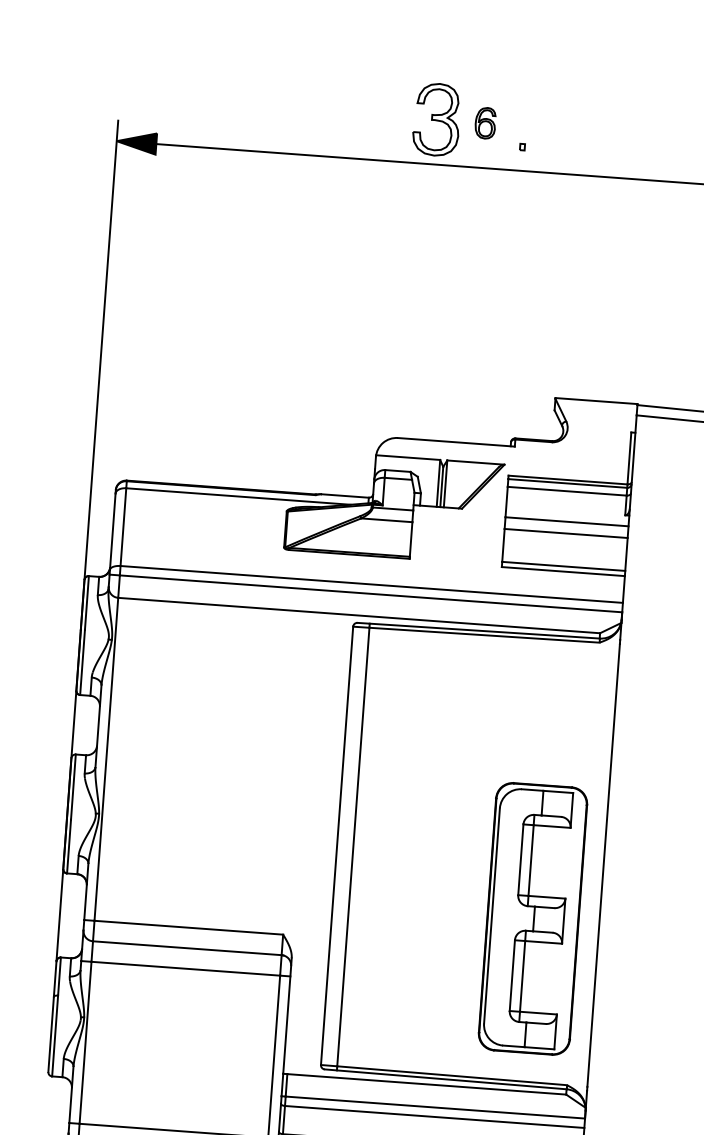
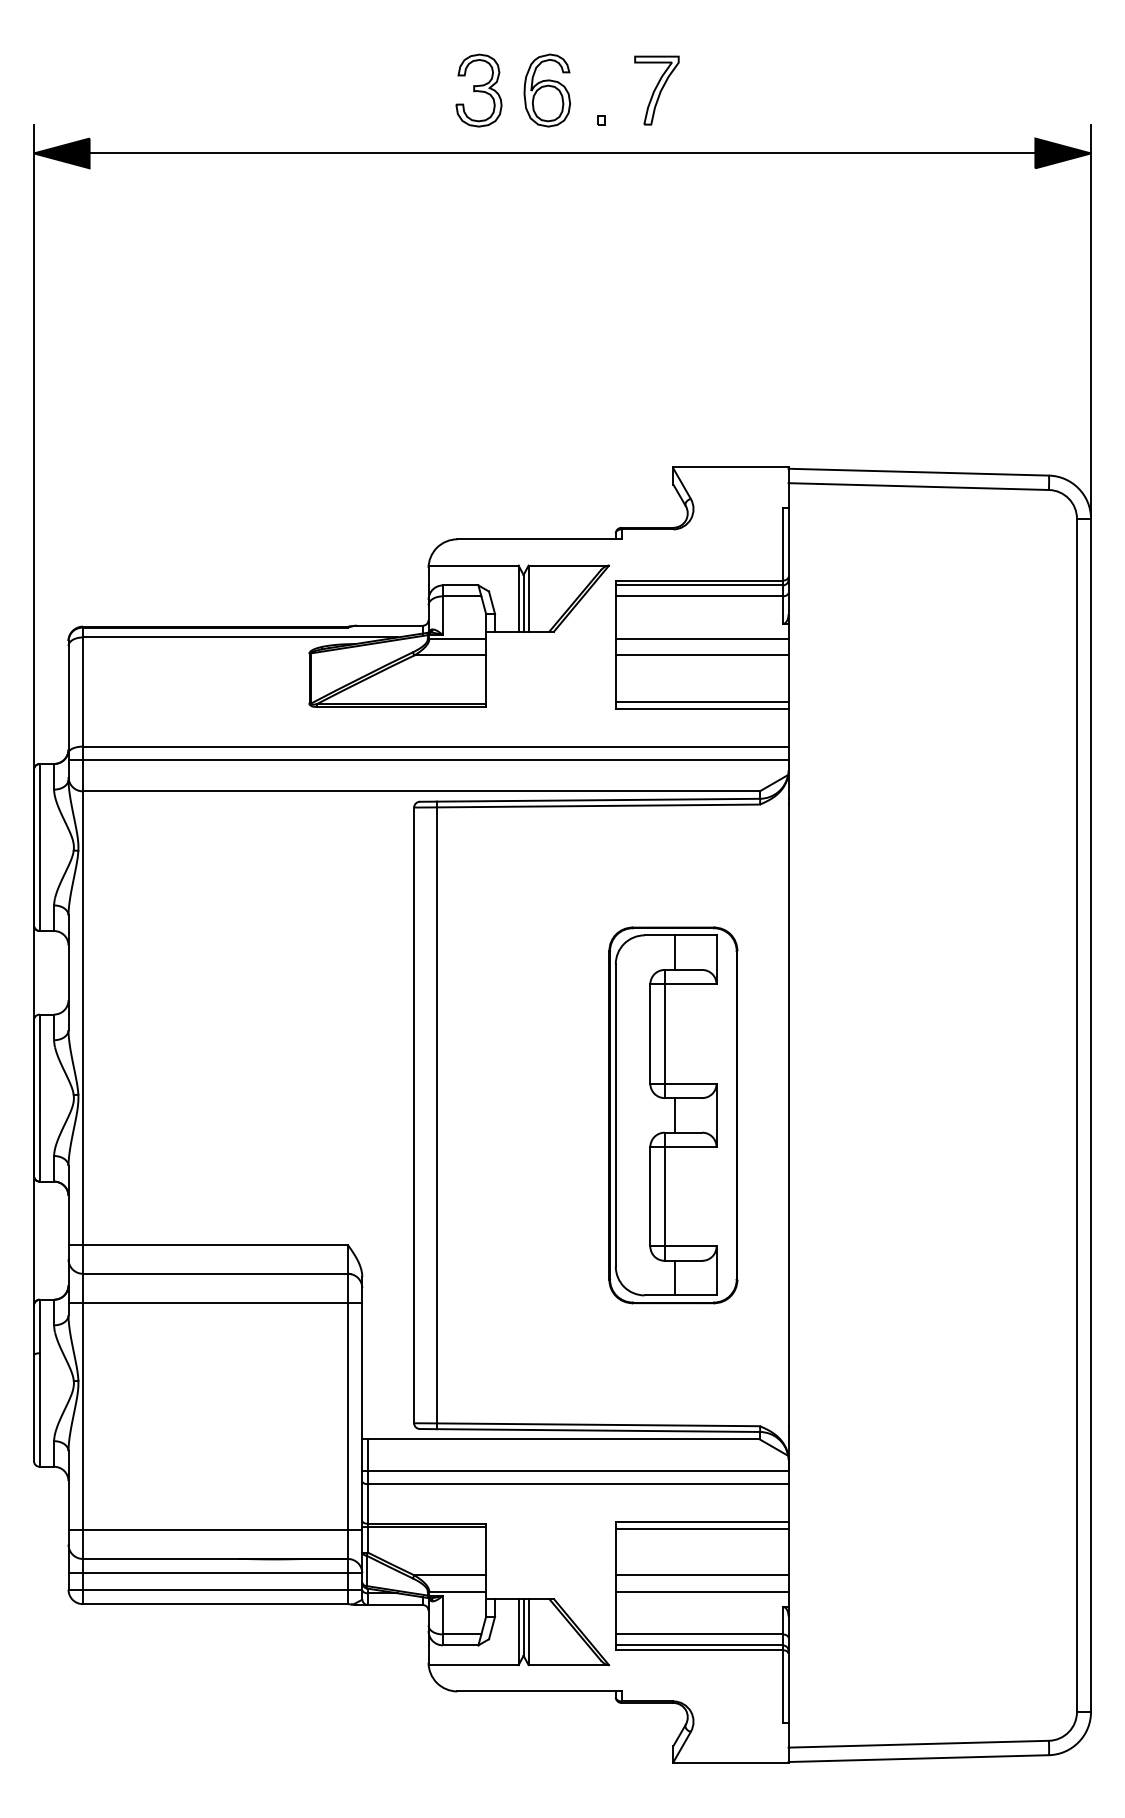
part: (436, 119) -> (478, 90), size x0.71
part: (485, 123) -> (547, 90), size x1.67
part: (563, 128) -> (656, 90), added
part: (533, 919) -> (673, 1115), moved

